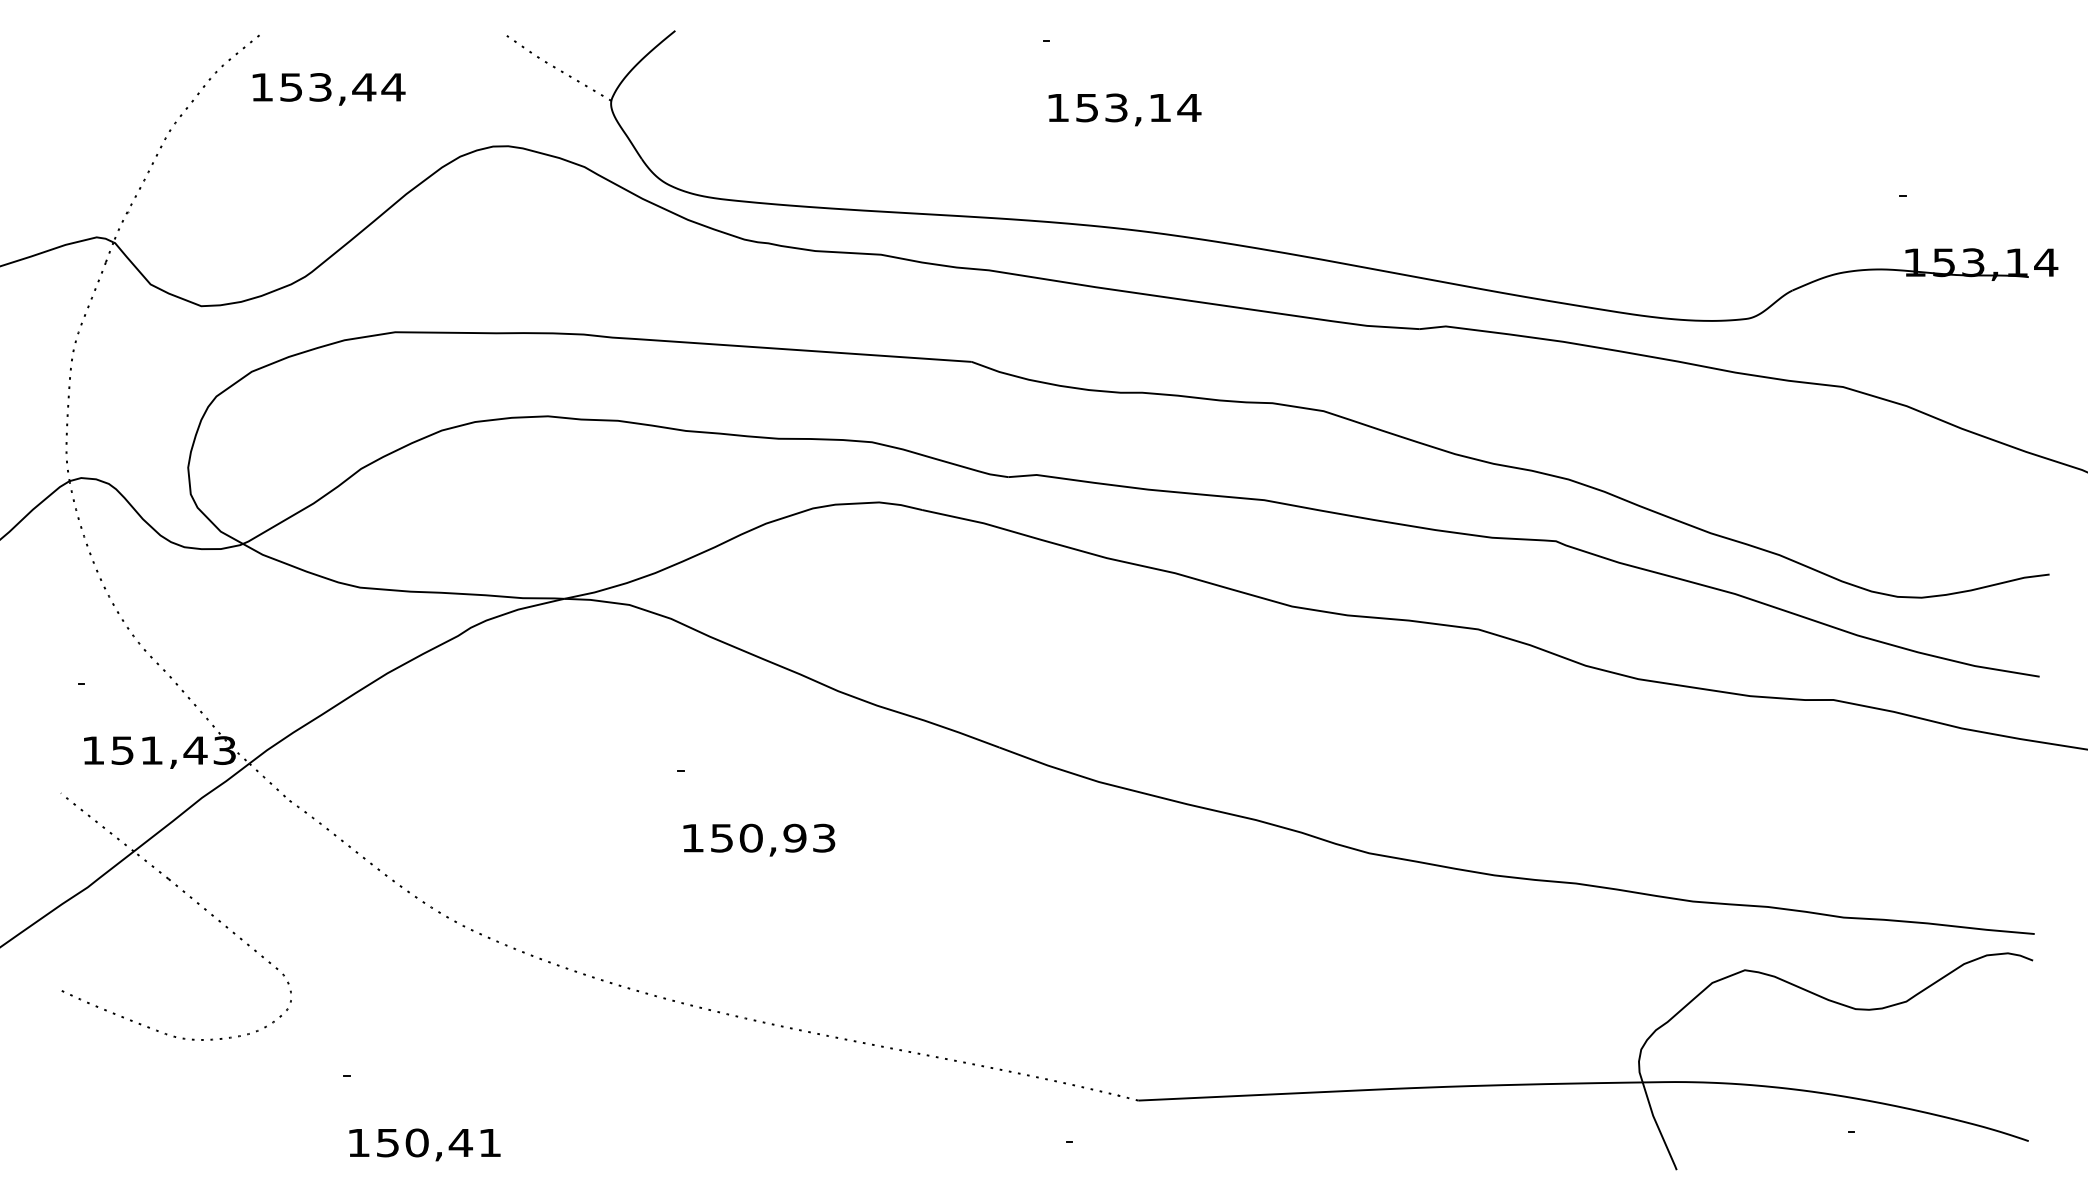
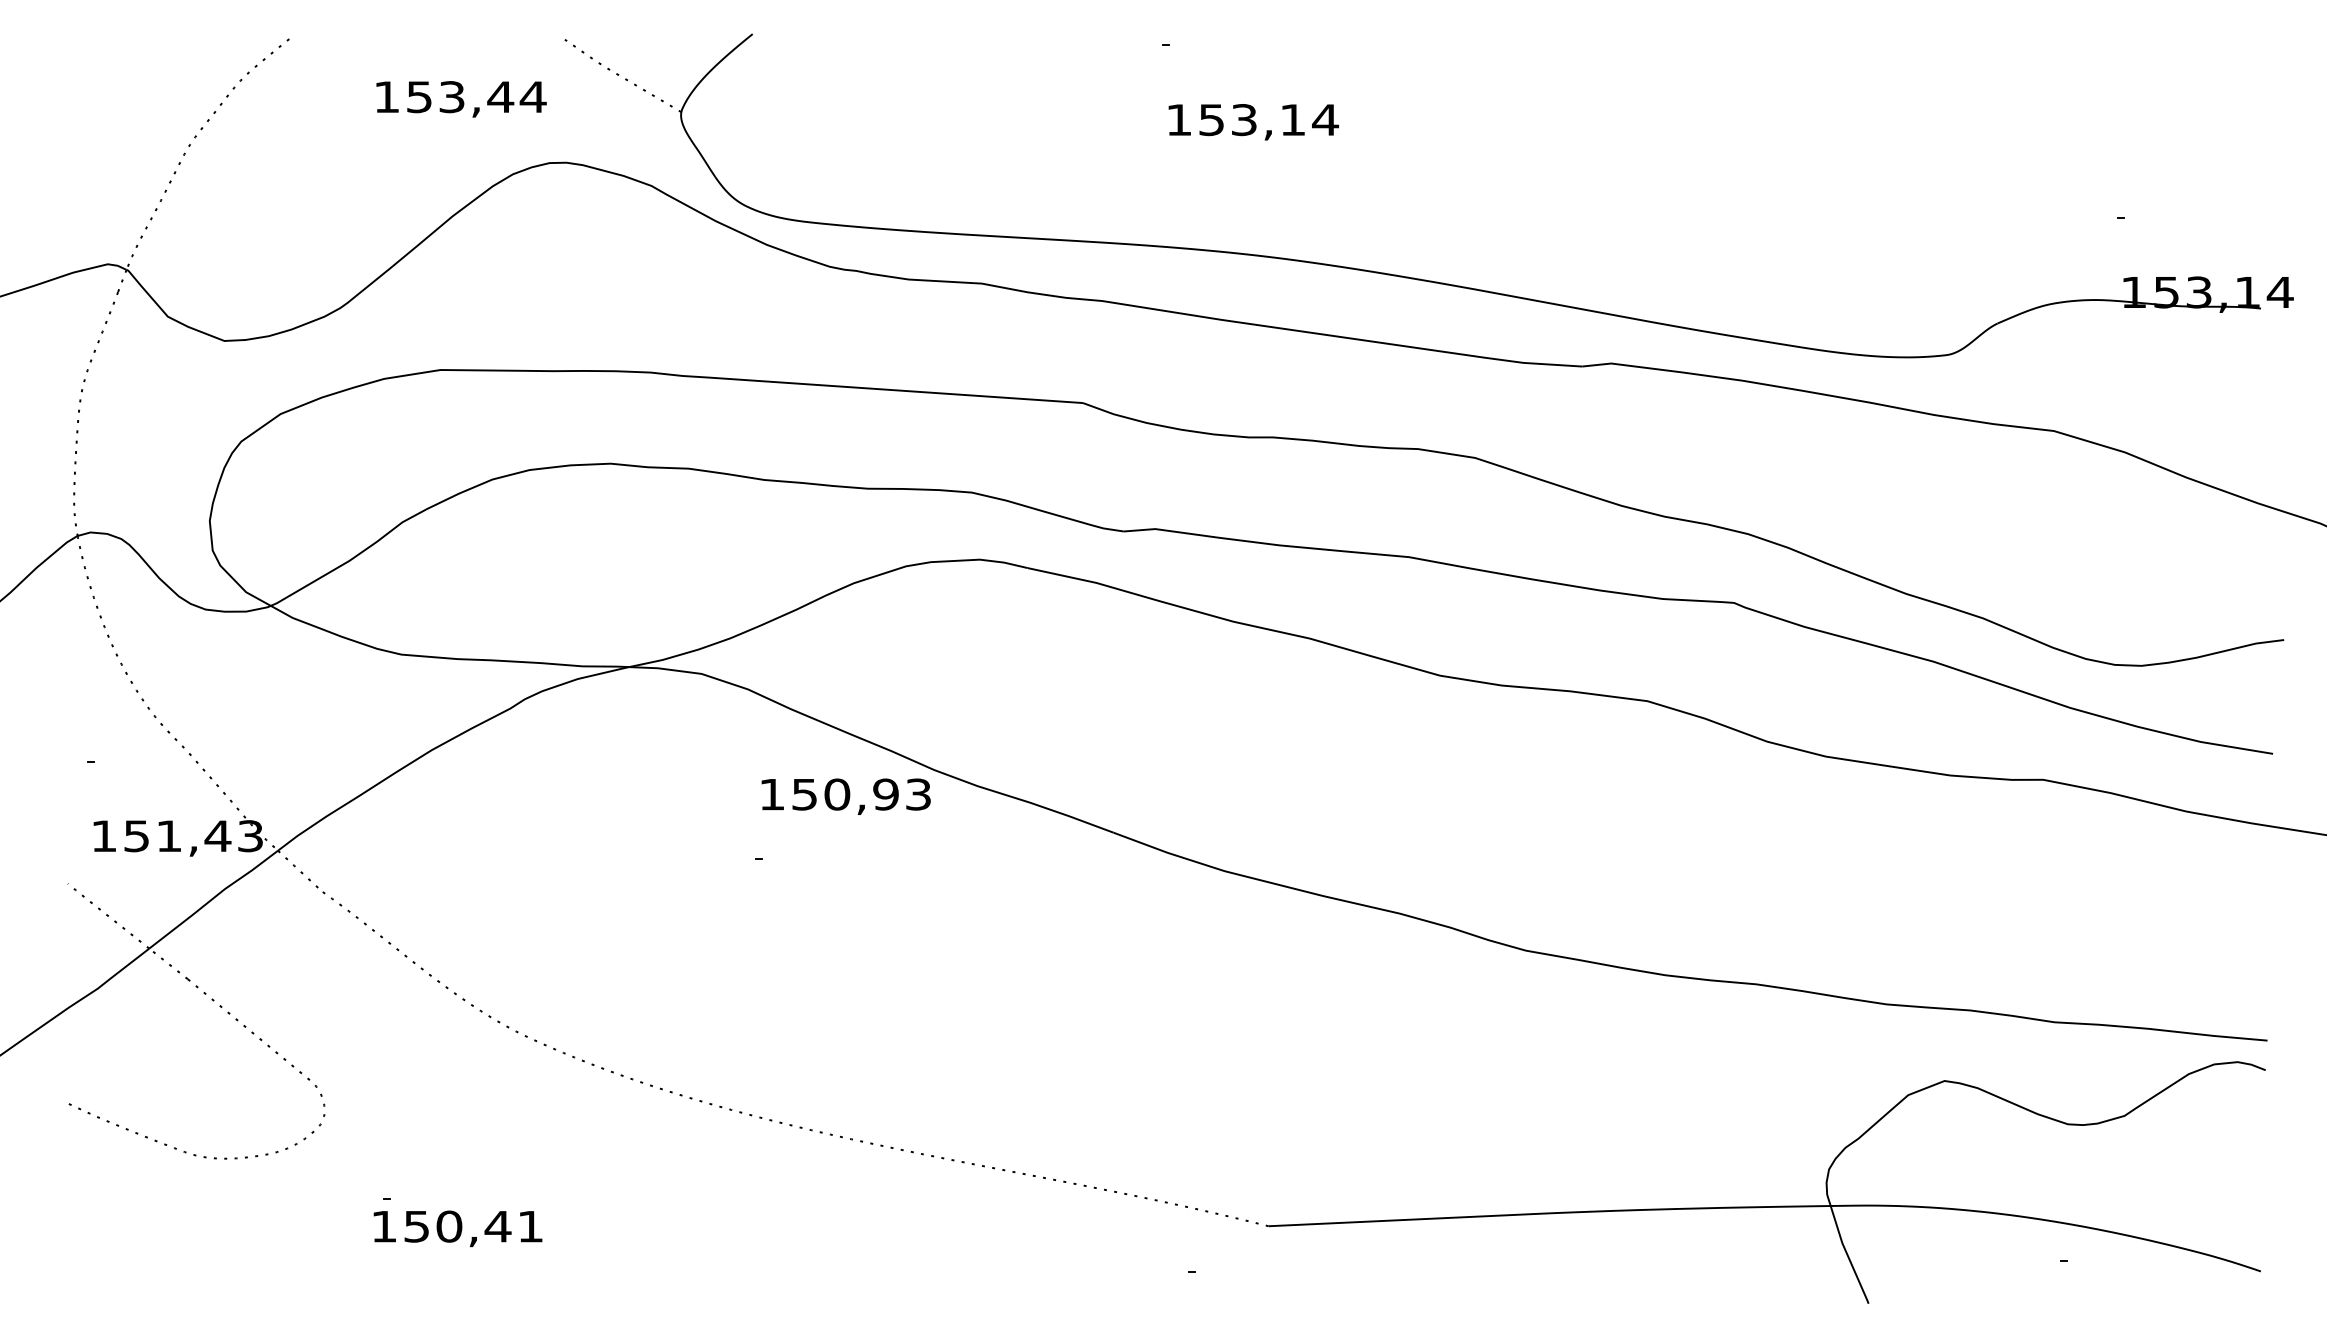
text: (328, 89) -> (460, 99), moved
text: (759, 839) -> (846, 795), moved
text: (424, 1144) -> (457, 1228), moved

